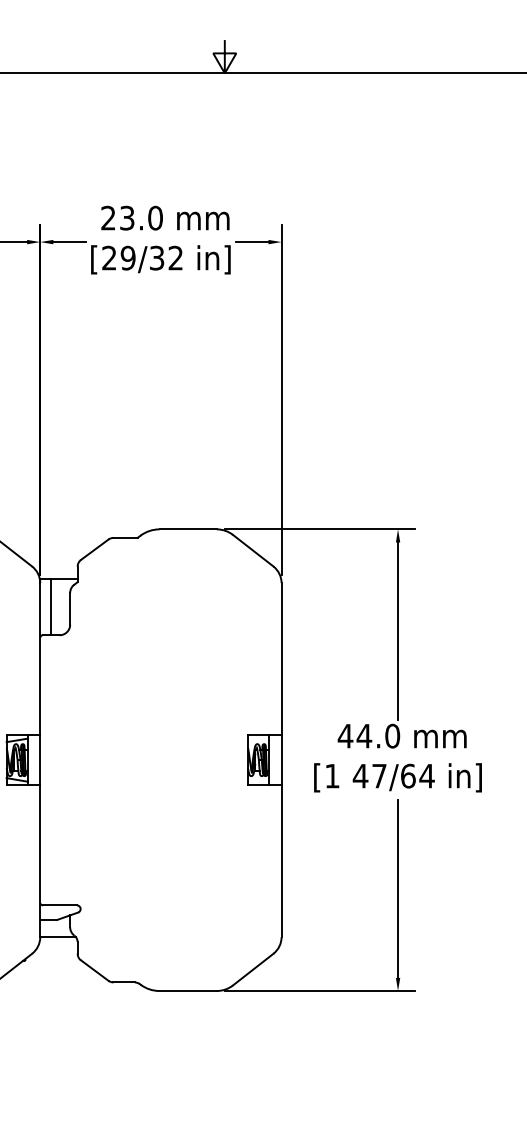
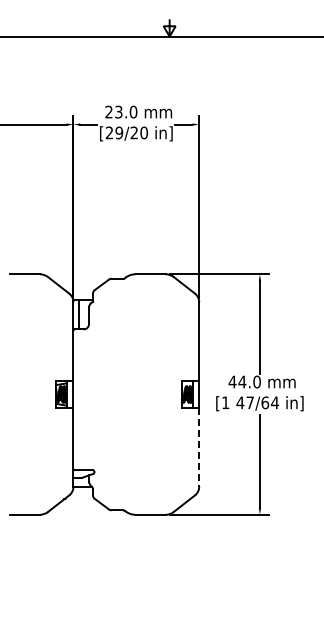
text: (165, 257) -> (138, 132), [29/32 -> [29/20
line: (282, 861) -> (199, 447), solid -> dashed

